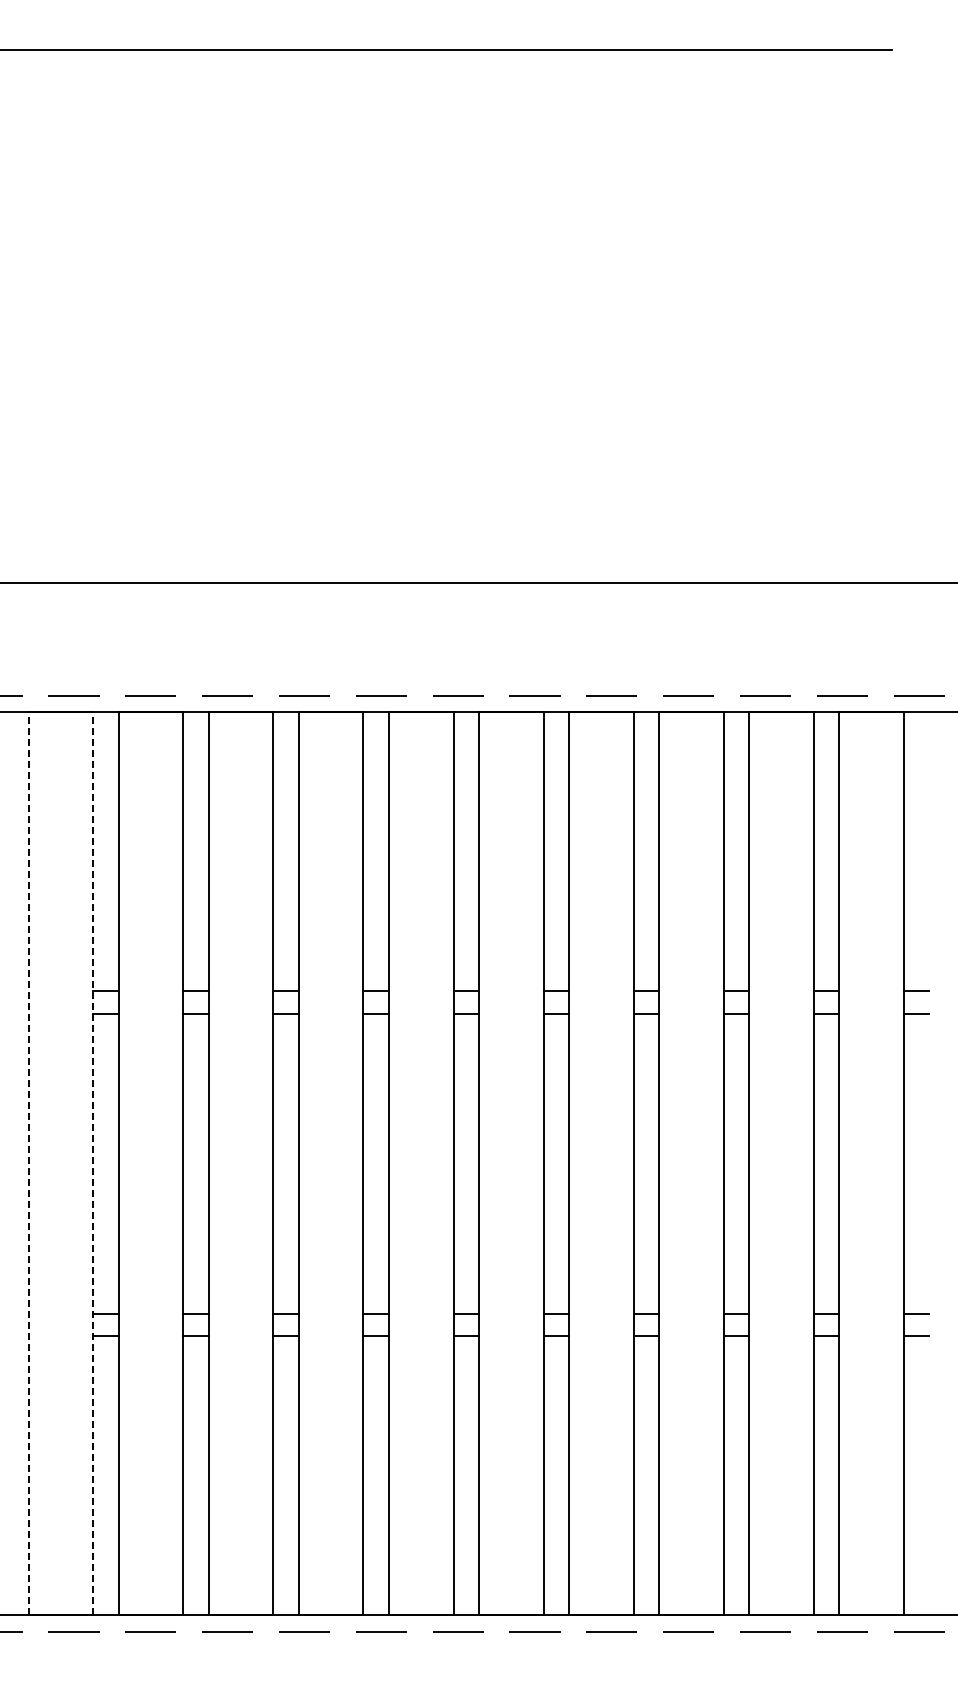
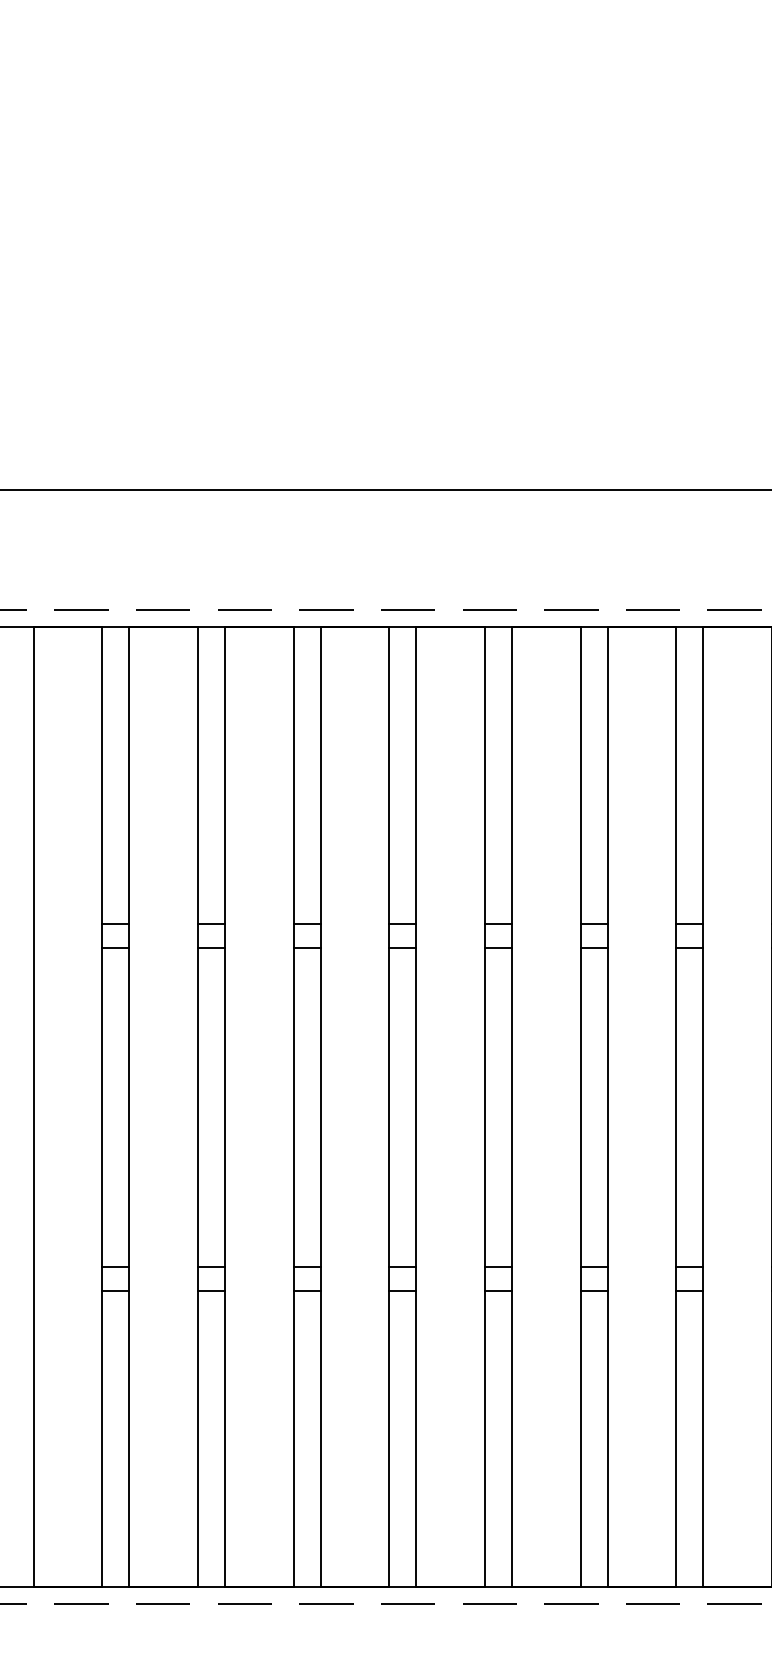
line: (28, 1163) -> (33, 1106), dashed -> solid
line: (93, 1163) -> (102, 1106), dashed -> solid

